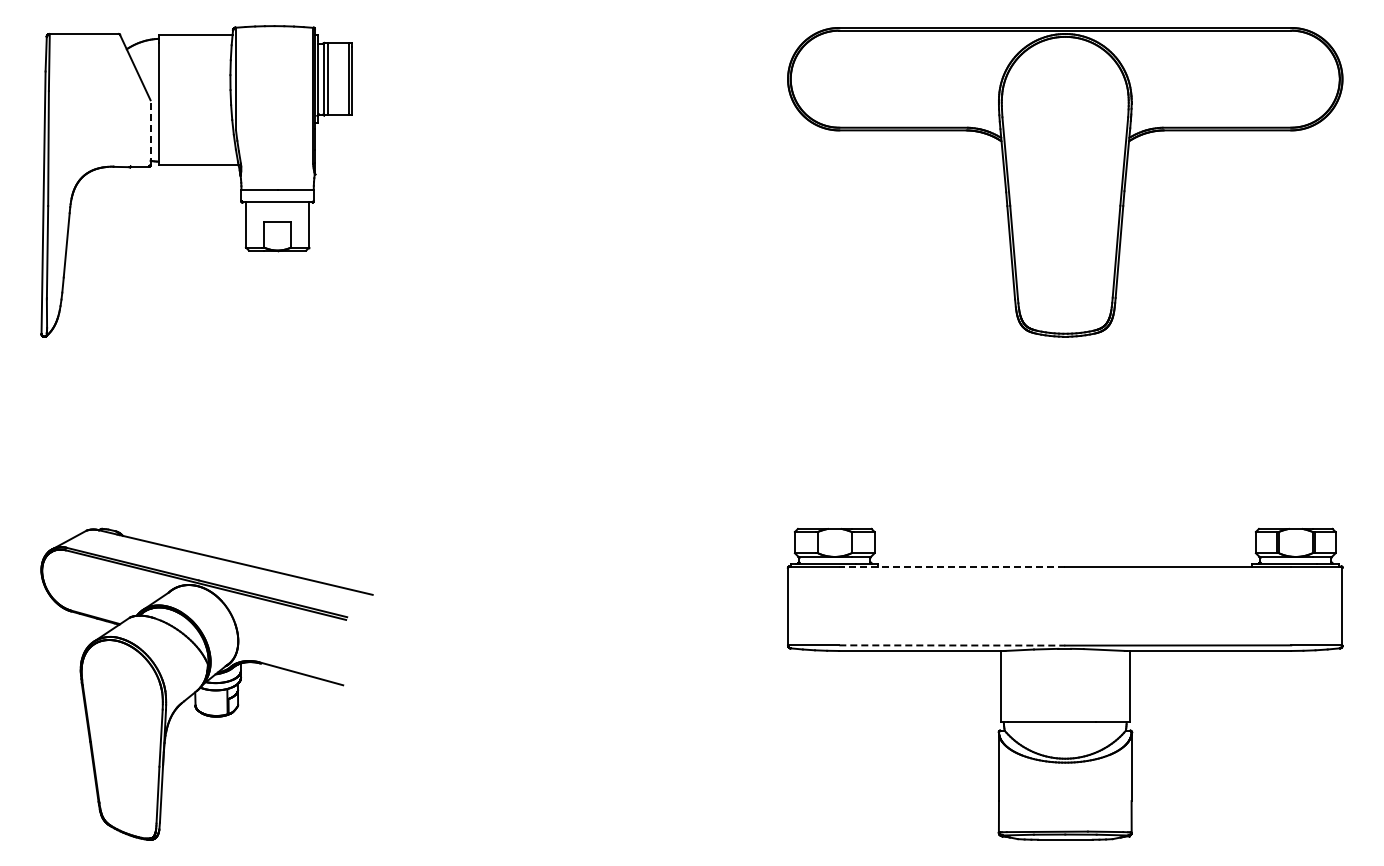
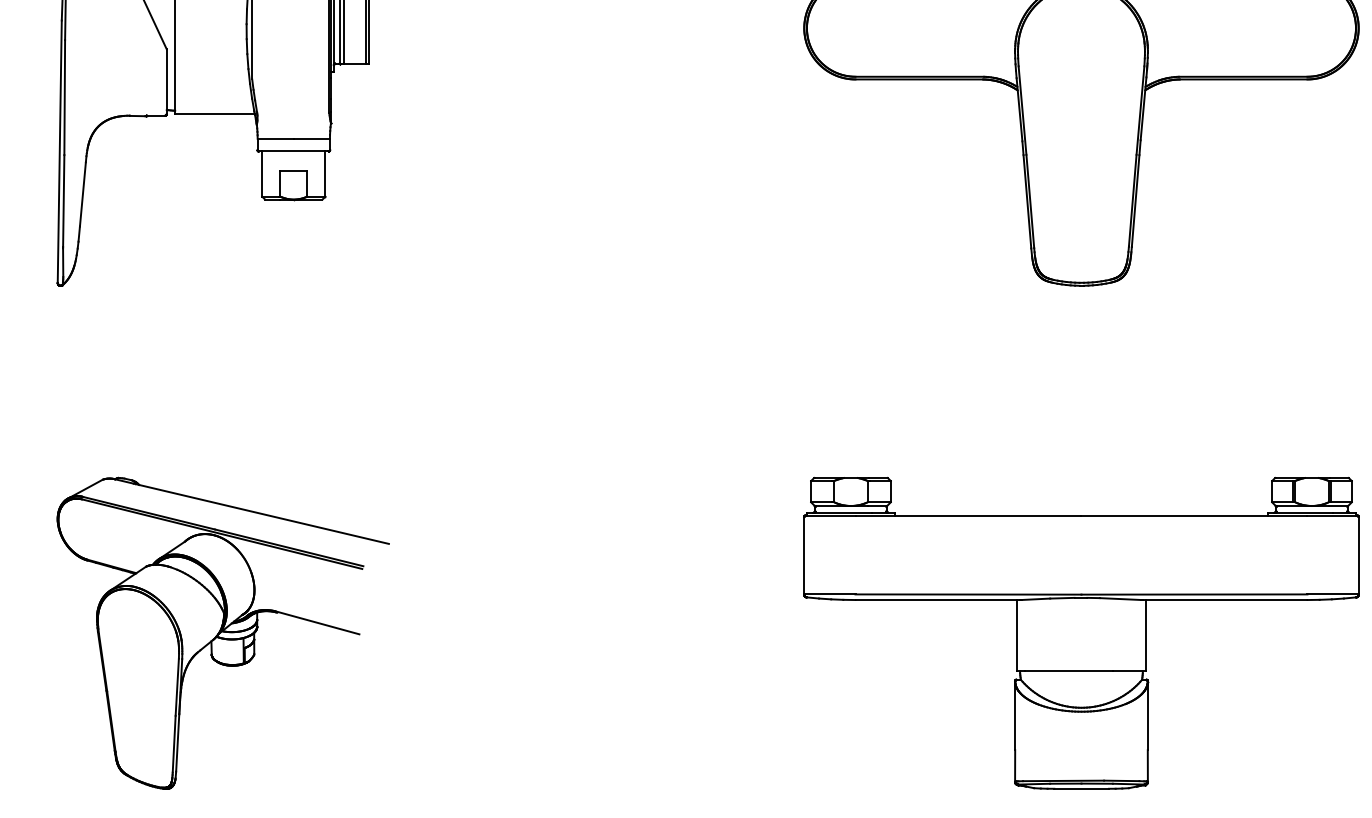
line: (150, 132) -> (166, 81), dashed -> solid
line: (952, 566) -> (968, 515), dashed -> solid
line: (952, 645) -> (968, 594), dashed -> solid

